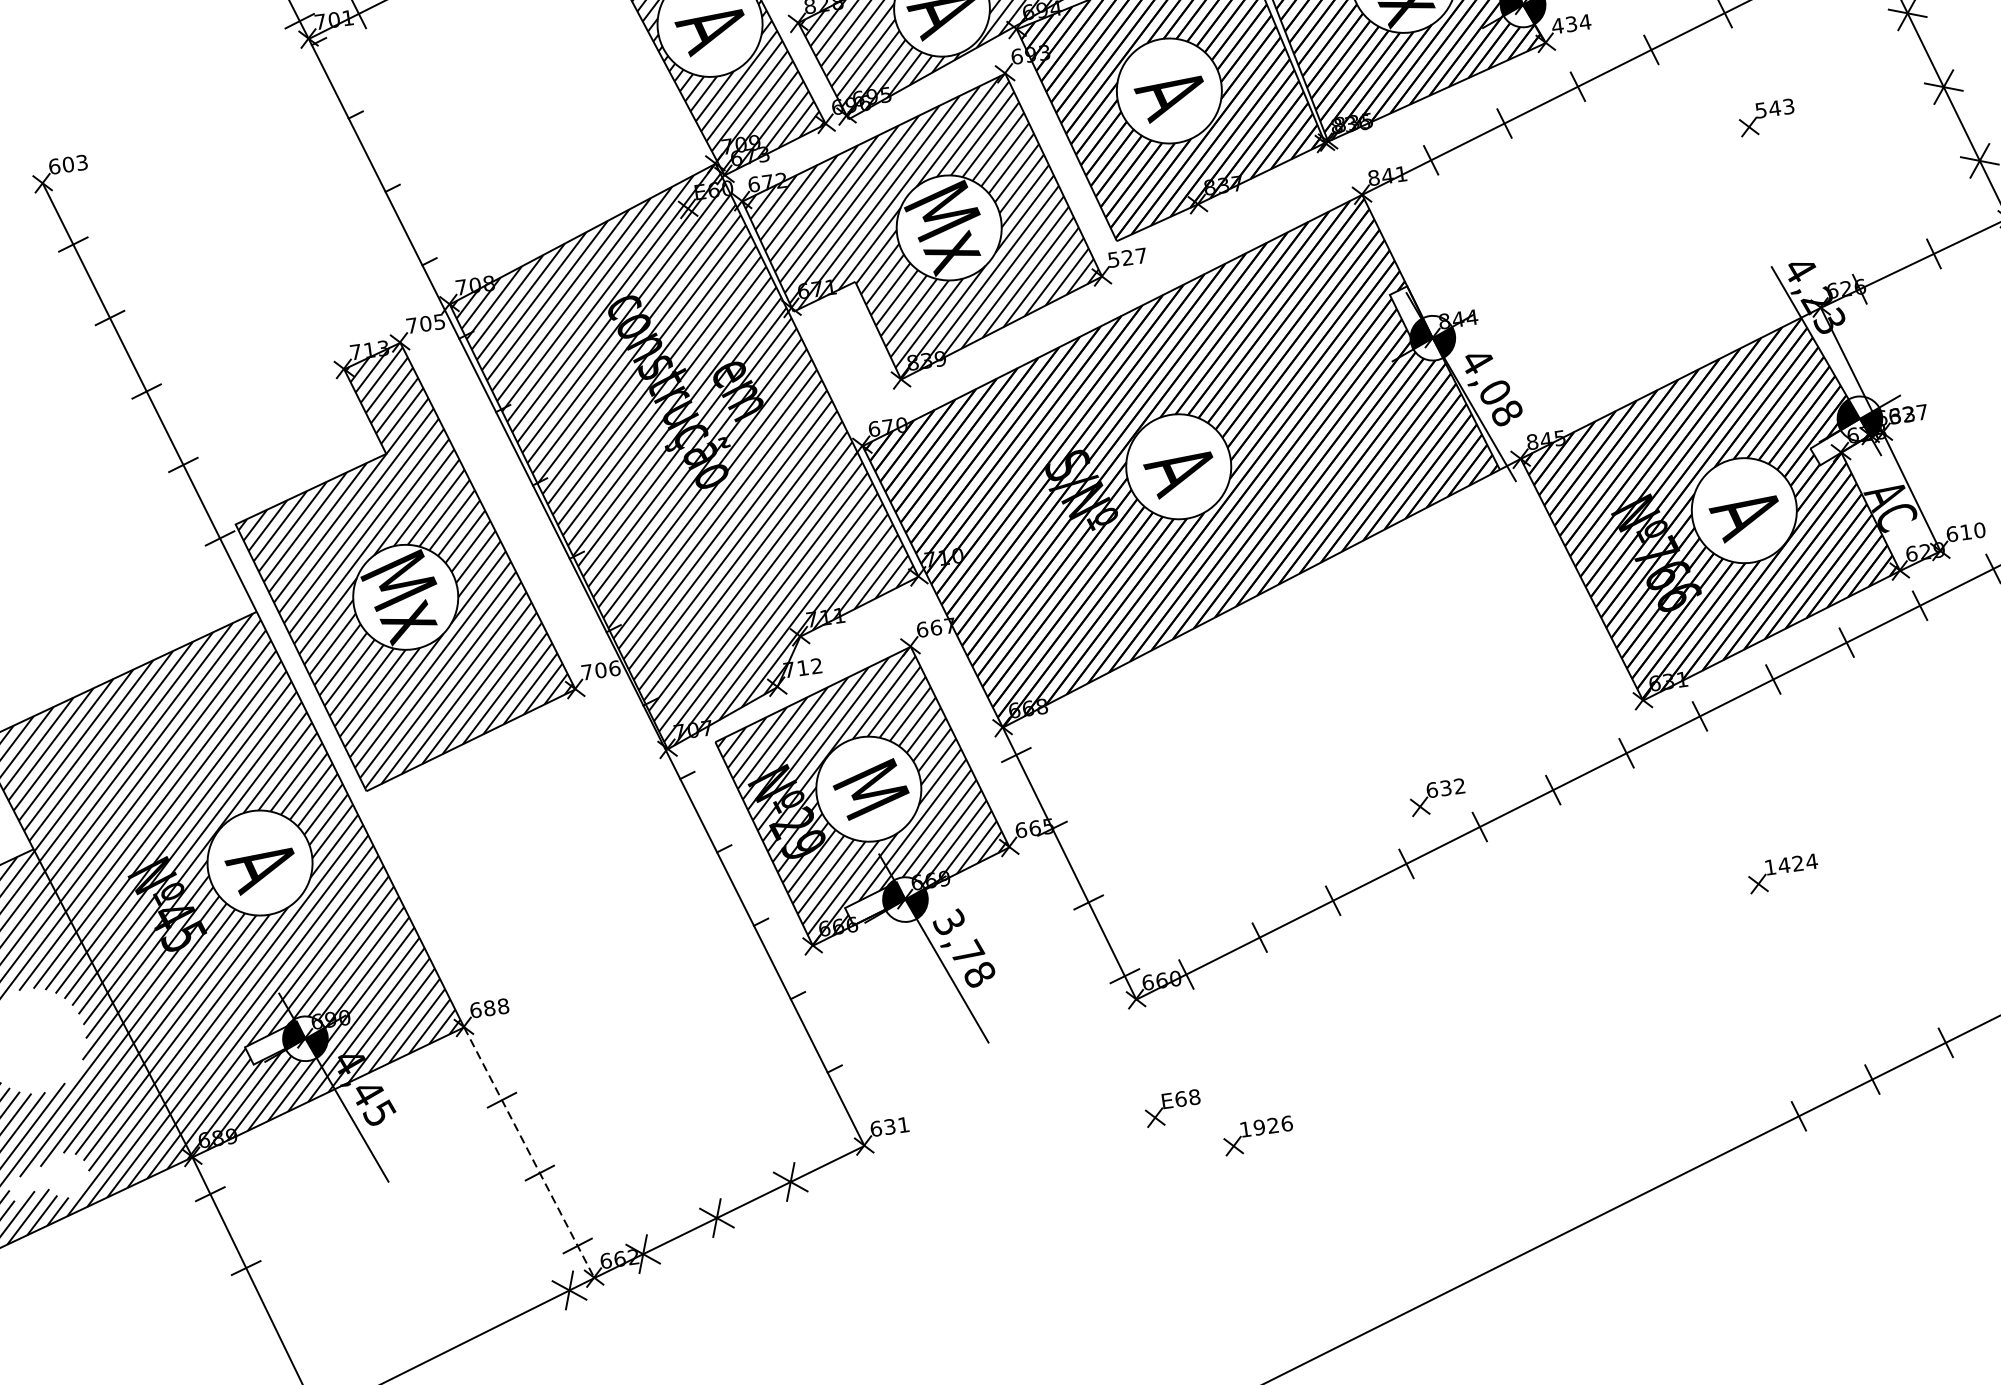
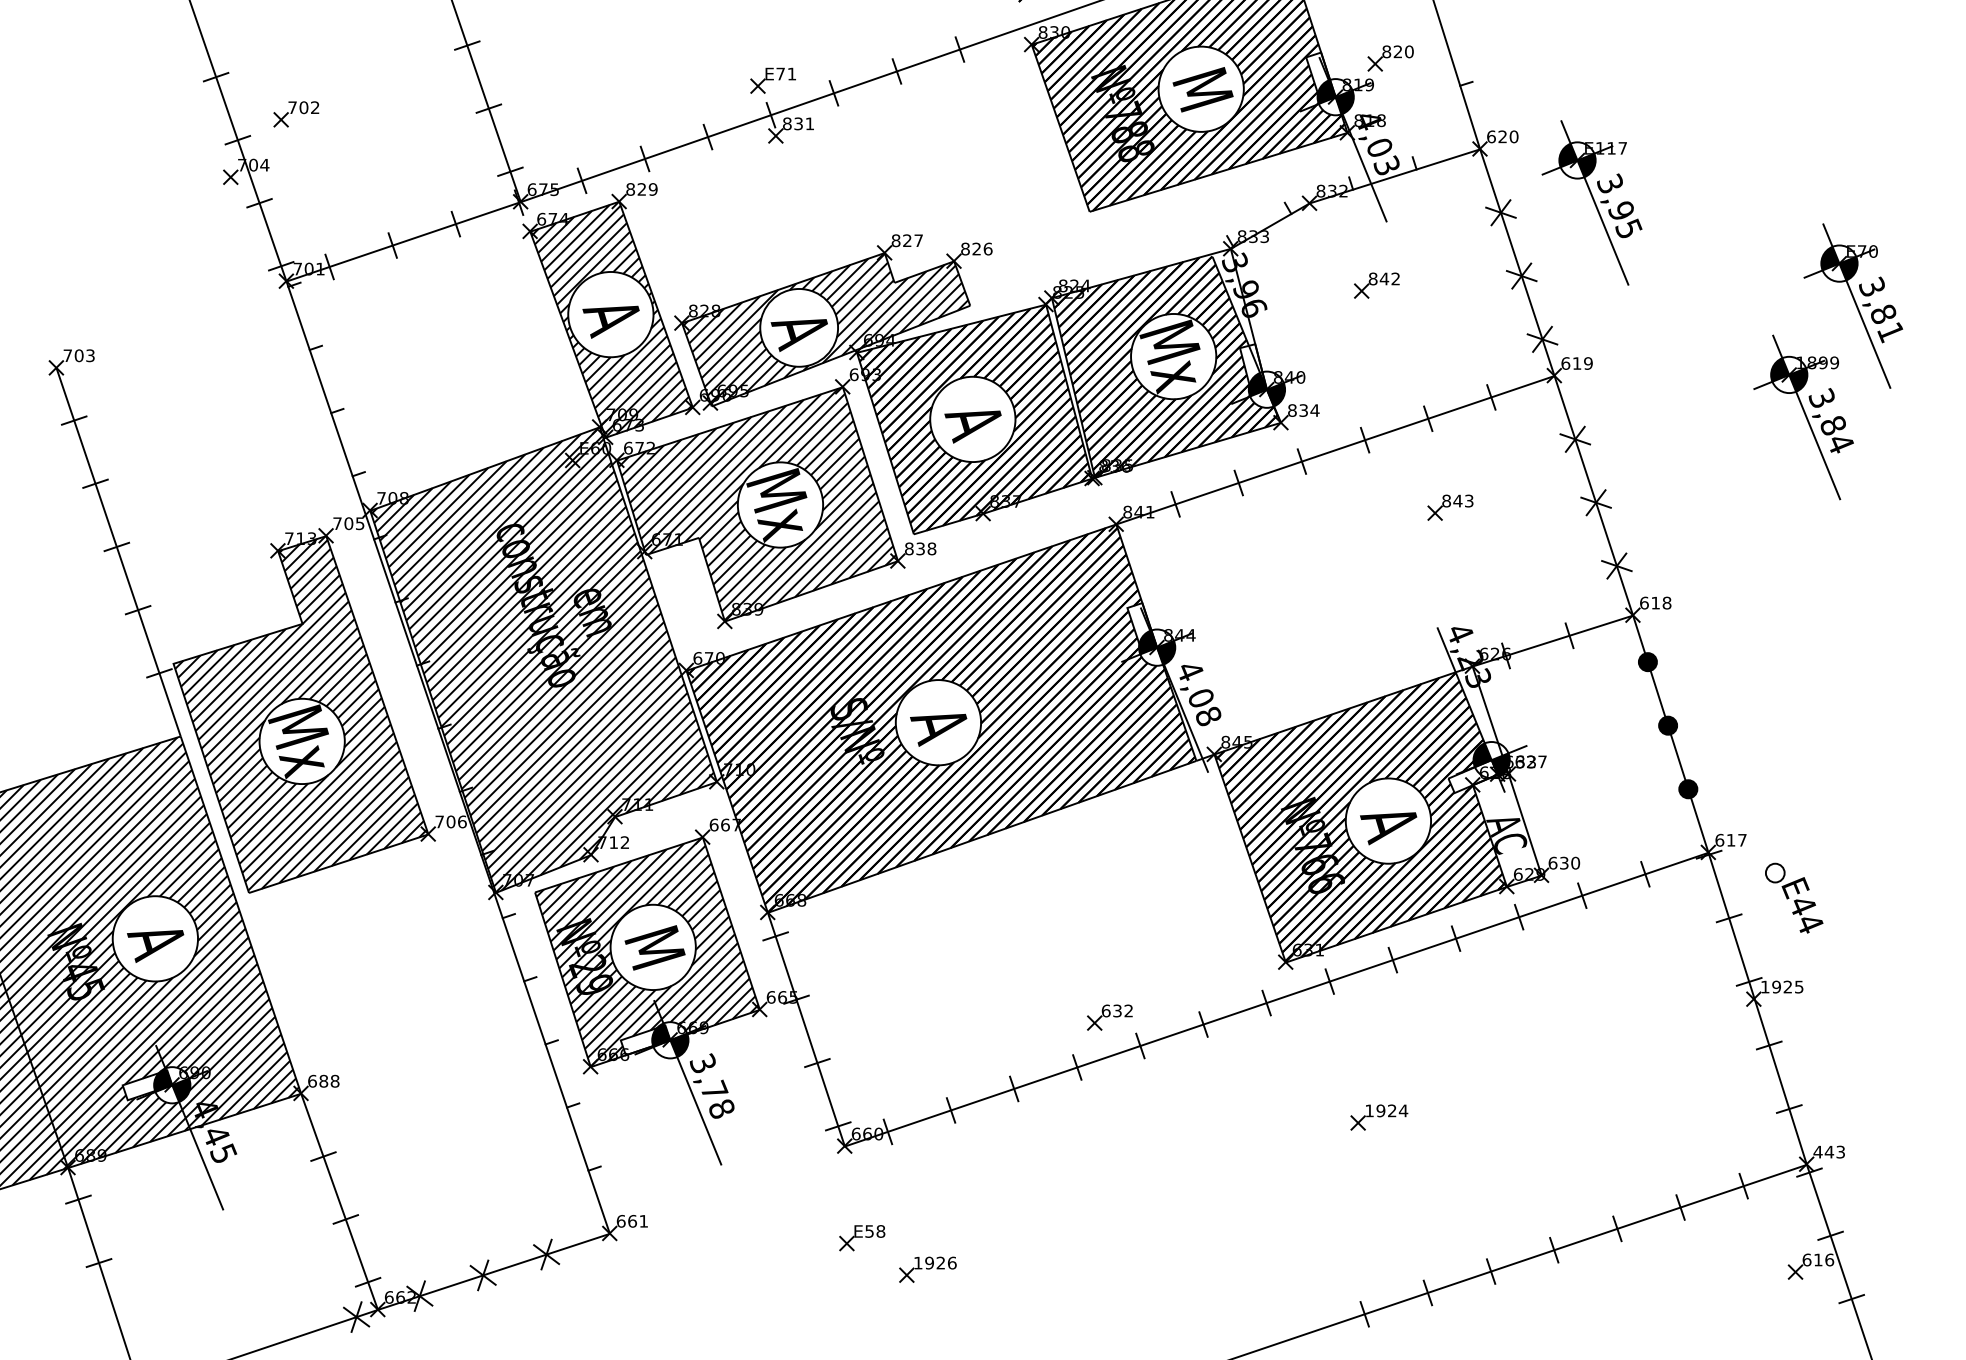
text: (1557, 26) -> (1292, 410), 434 -> 834
text: (1760, 109) -> (1446, 500), 543 -> 843
text: (54, 166) -> (67, 355), 603 -> 703
text: (1127, 257) -> (920, 548), 527 -> 838
text: (1966, 531) -> (1564, 862), 610 -> 630
text: (1783, 865) -> (1380, 1110), 1424 -> 1924
text: (1180, 1099) -> (869, 1231), E68 -> E58
text: (889, 1127) -> (632, 1221), 631 -> 661
line: (529, 1152) -> (339, 1201), dashed -> solid

